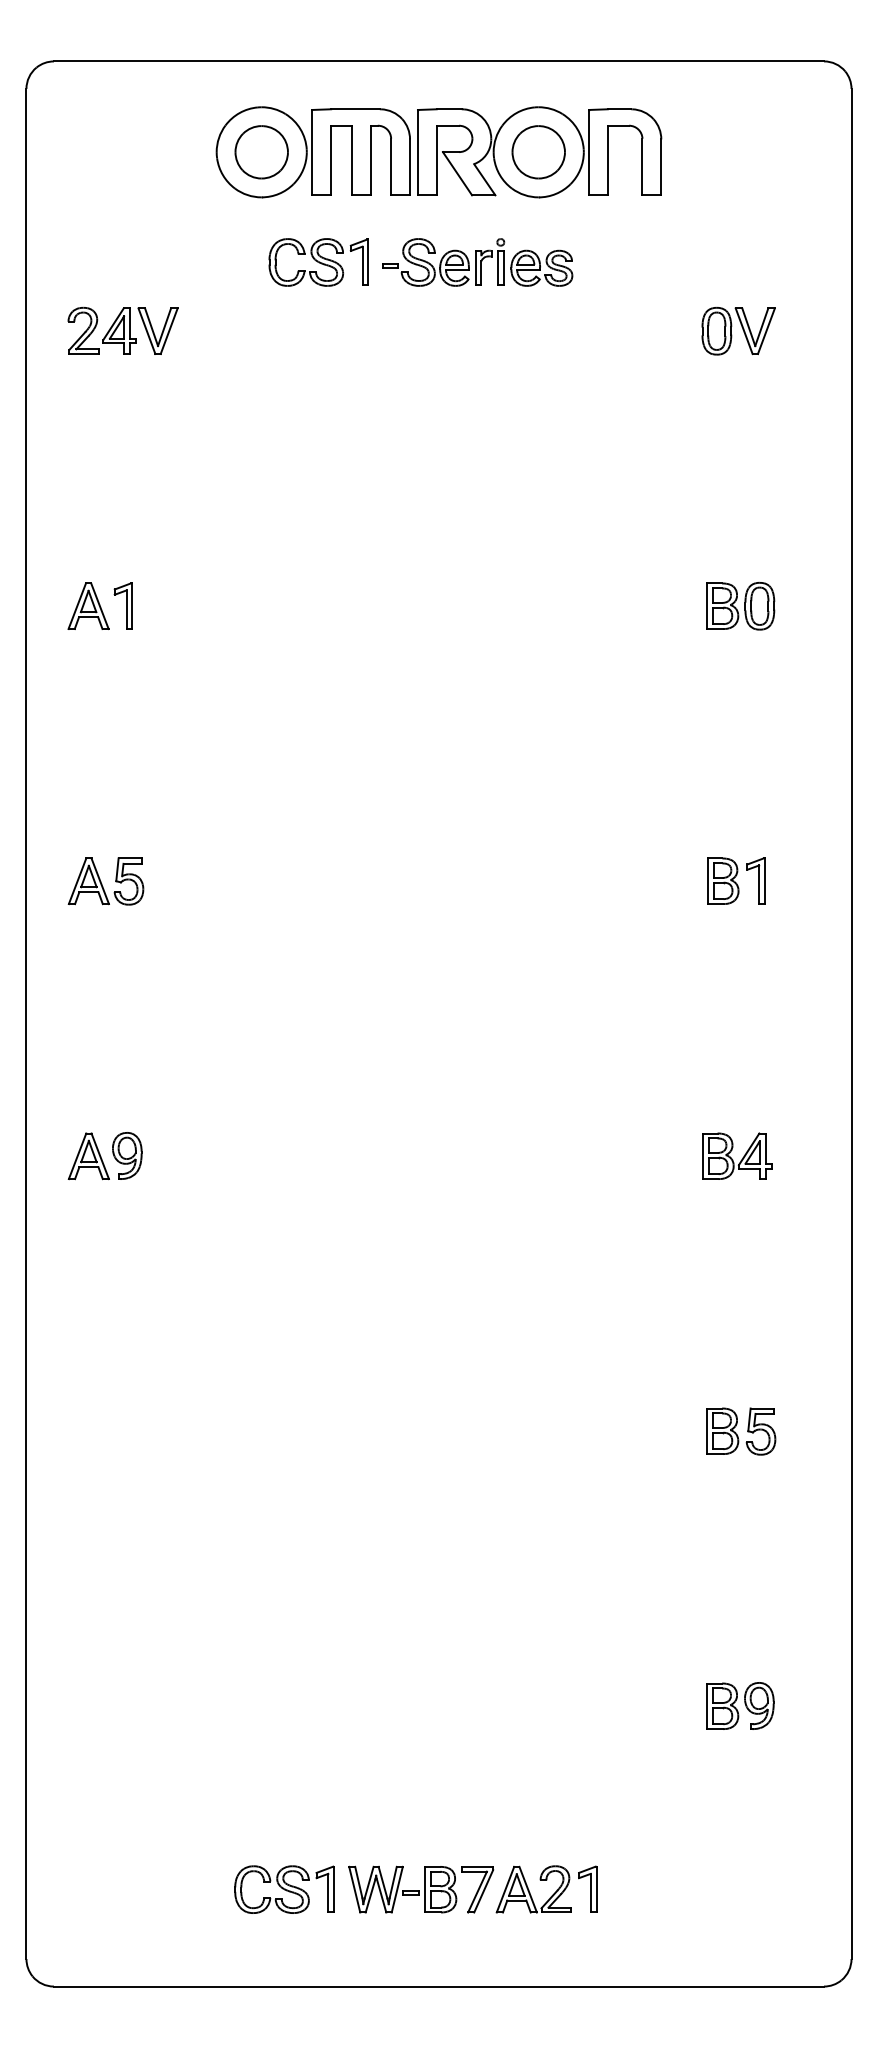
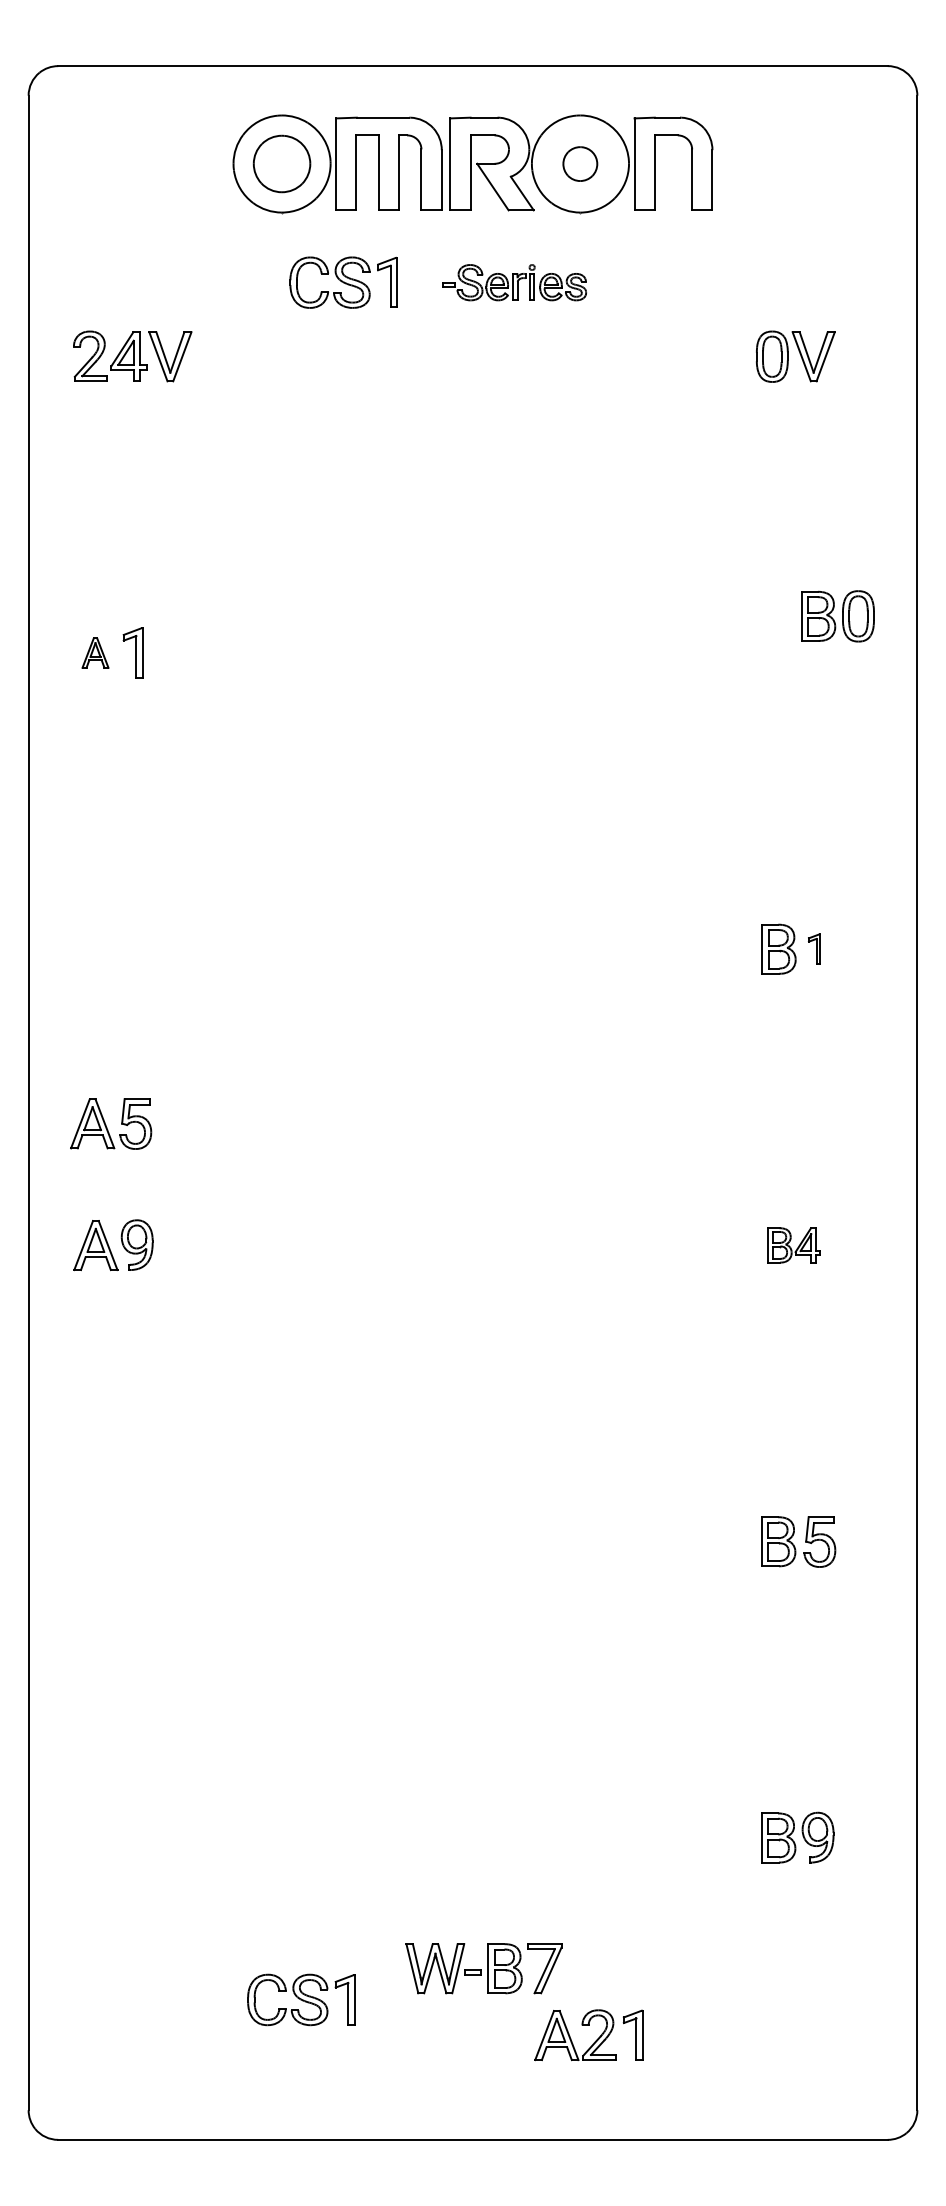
part: (538, 152) -> (580, 164), size x0.6
part: (477, 262) -> (514, 282), size x0.7
part: (88, 606) -> (95, 653), size x0.6
part: (740, 606) -> (837, 616), moved
part: (755, 880) -> (813, 948), size x0.6
part: (105, 881) -> (110, 1124), moved
part: (737, 1155) -> (794, 1244), size x0.7
part: (284, 1889) -> (301, 1999), moved
part: (421, 1889) -> (484, 1968), moved

